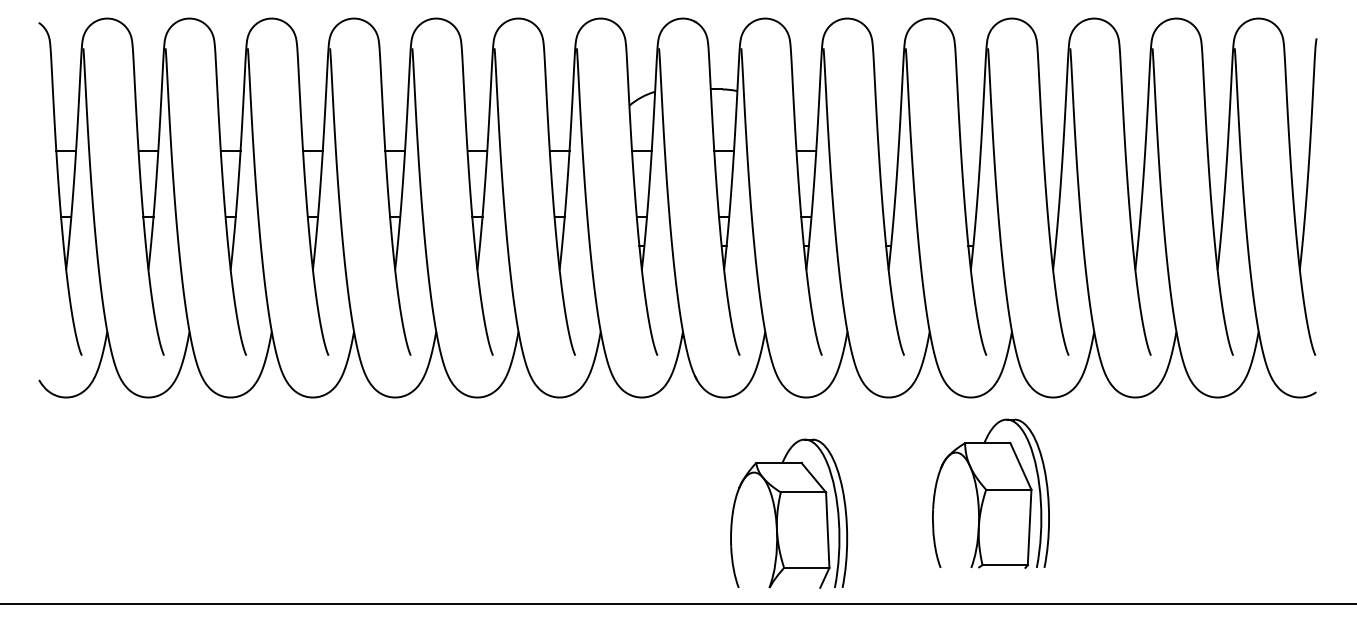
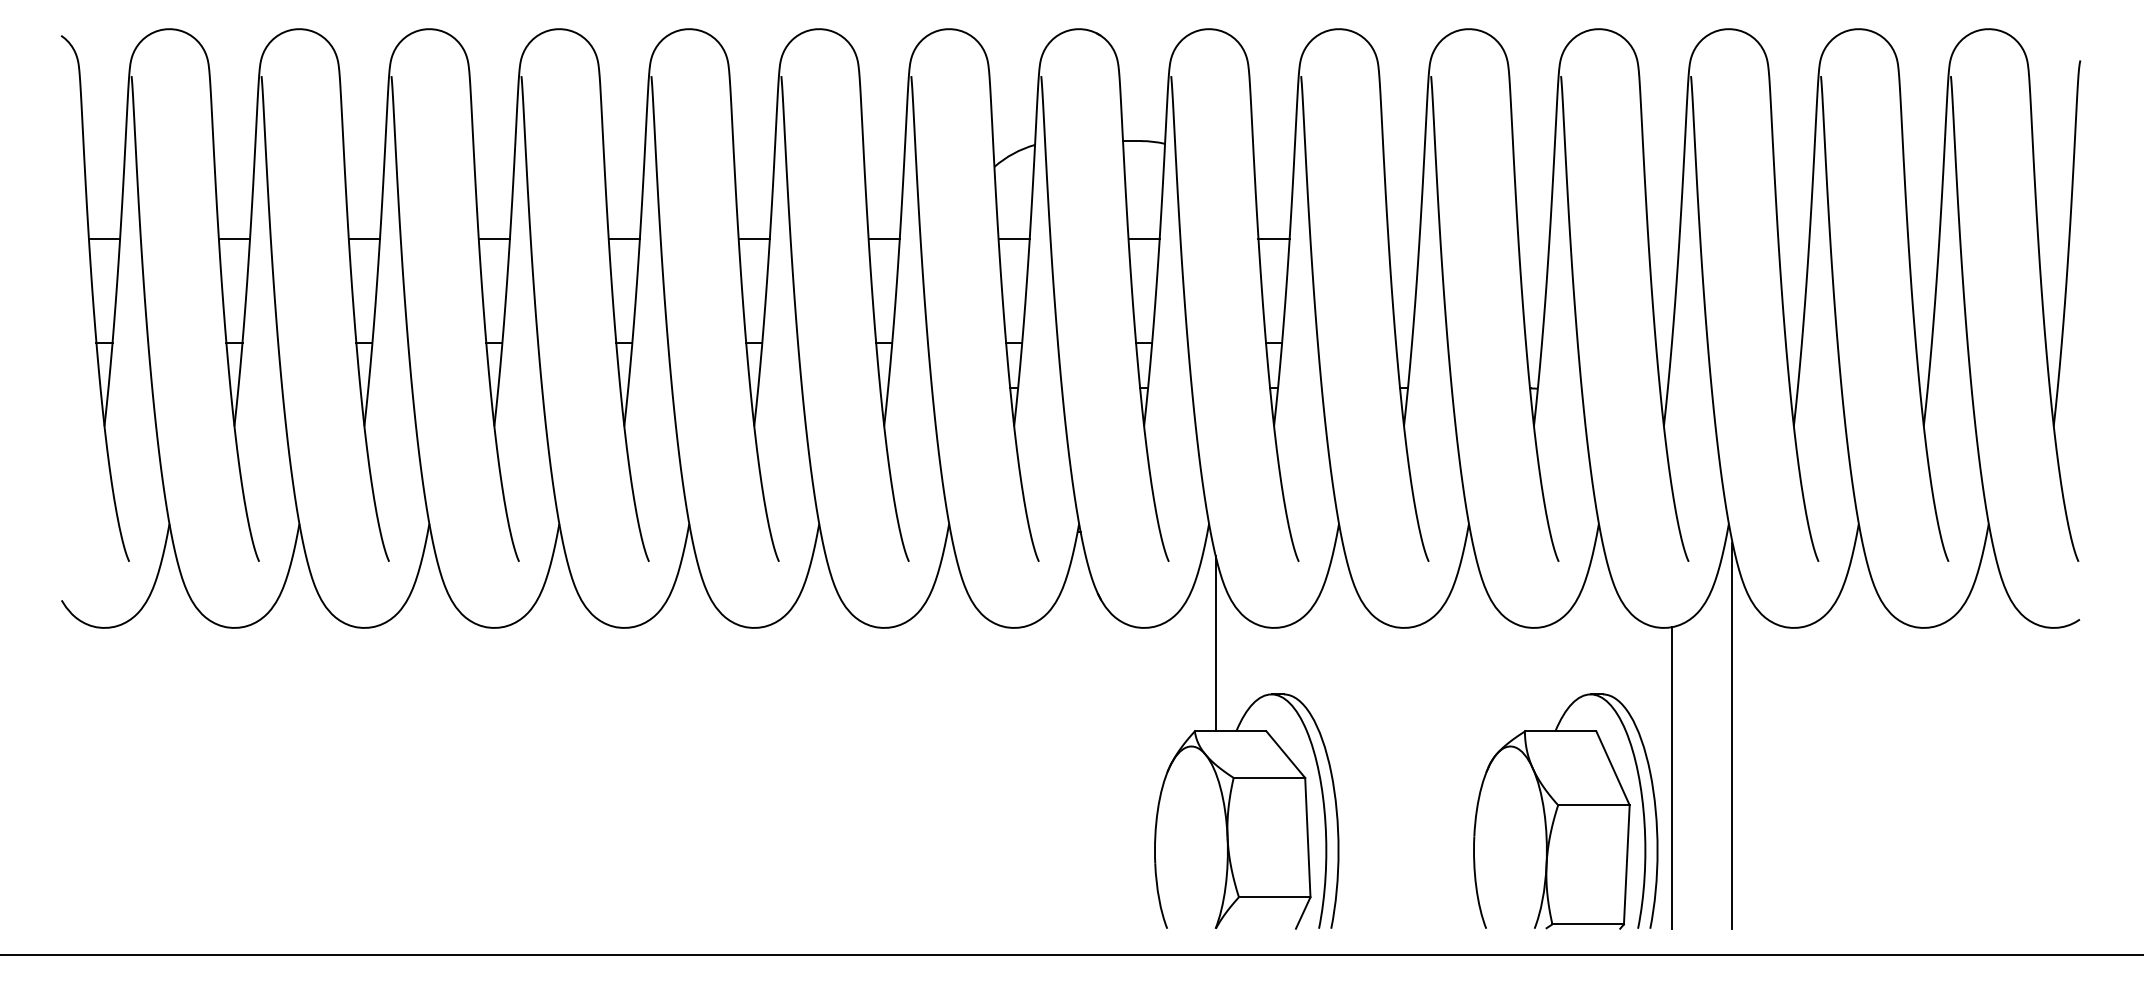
line: (769, 407) -> (1215, 643), added
line: (1096, 465) -> (1732, 735), added
line: (1057, 492) -> (1670, 777), added
part: (990, 493) -> (1564, 811), moved

